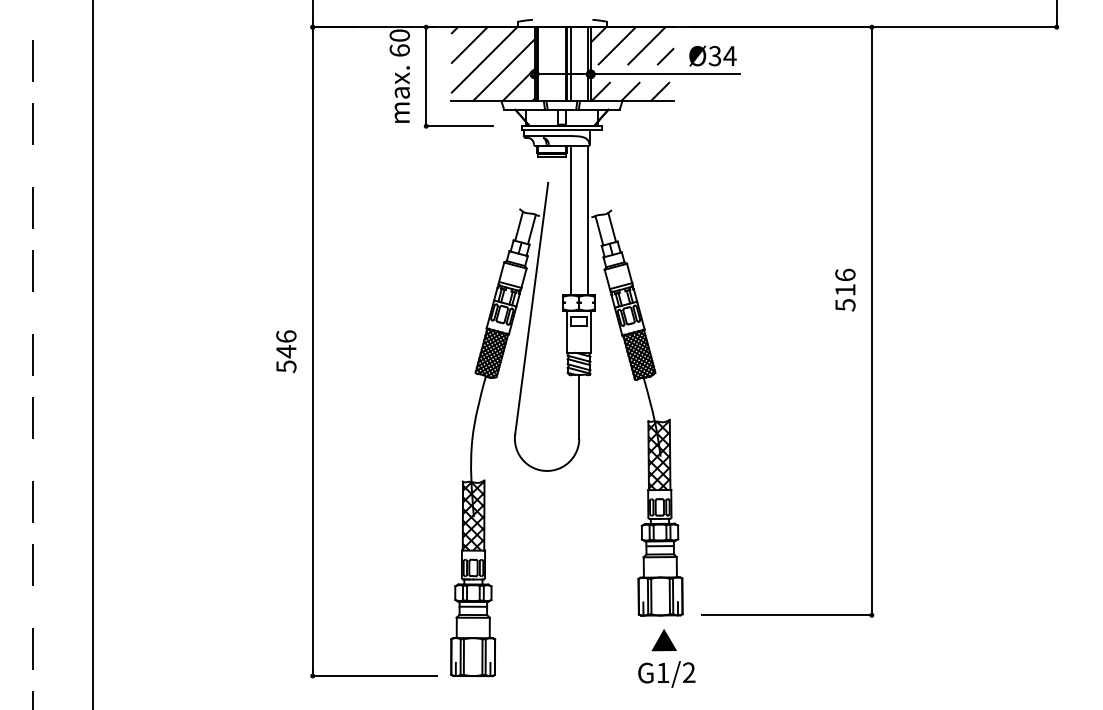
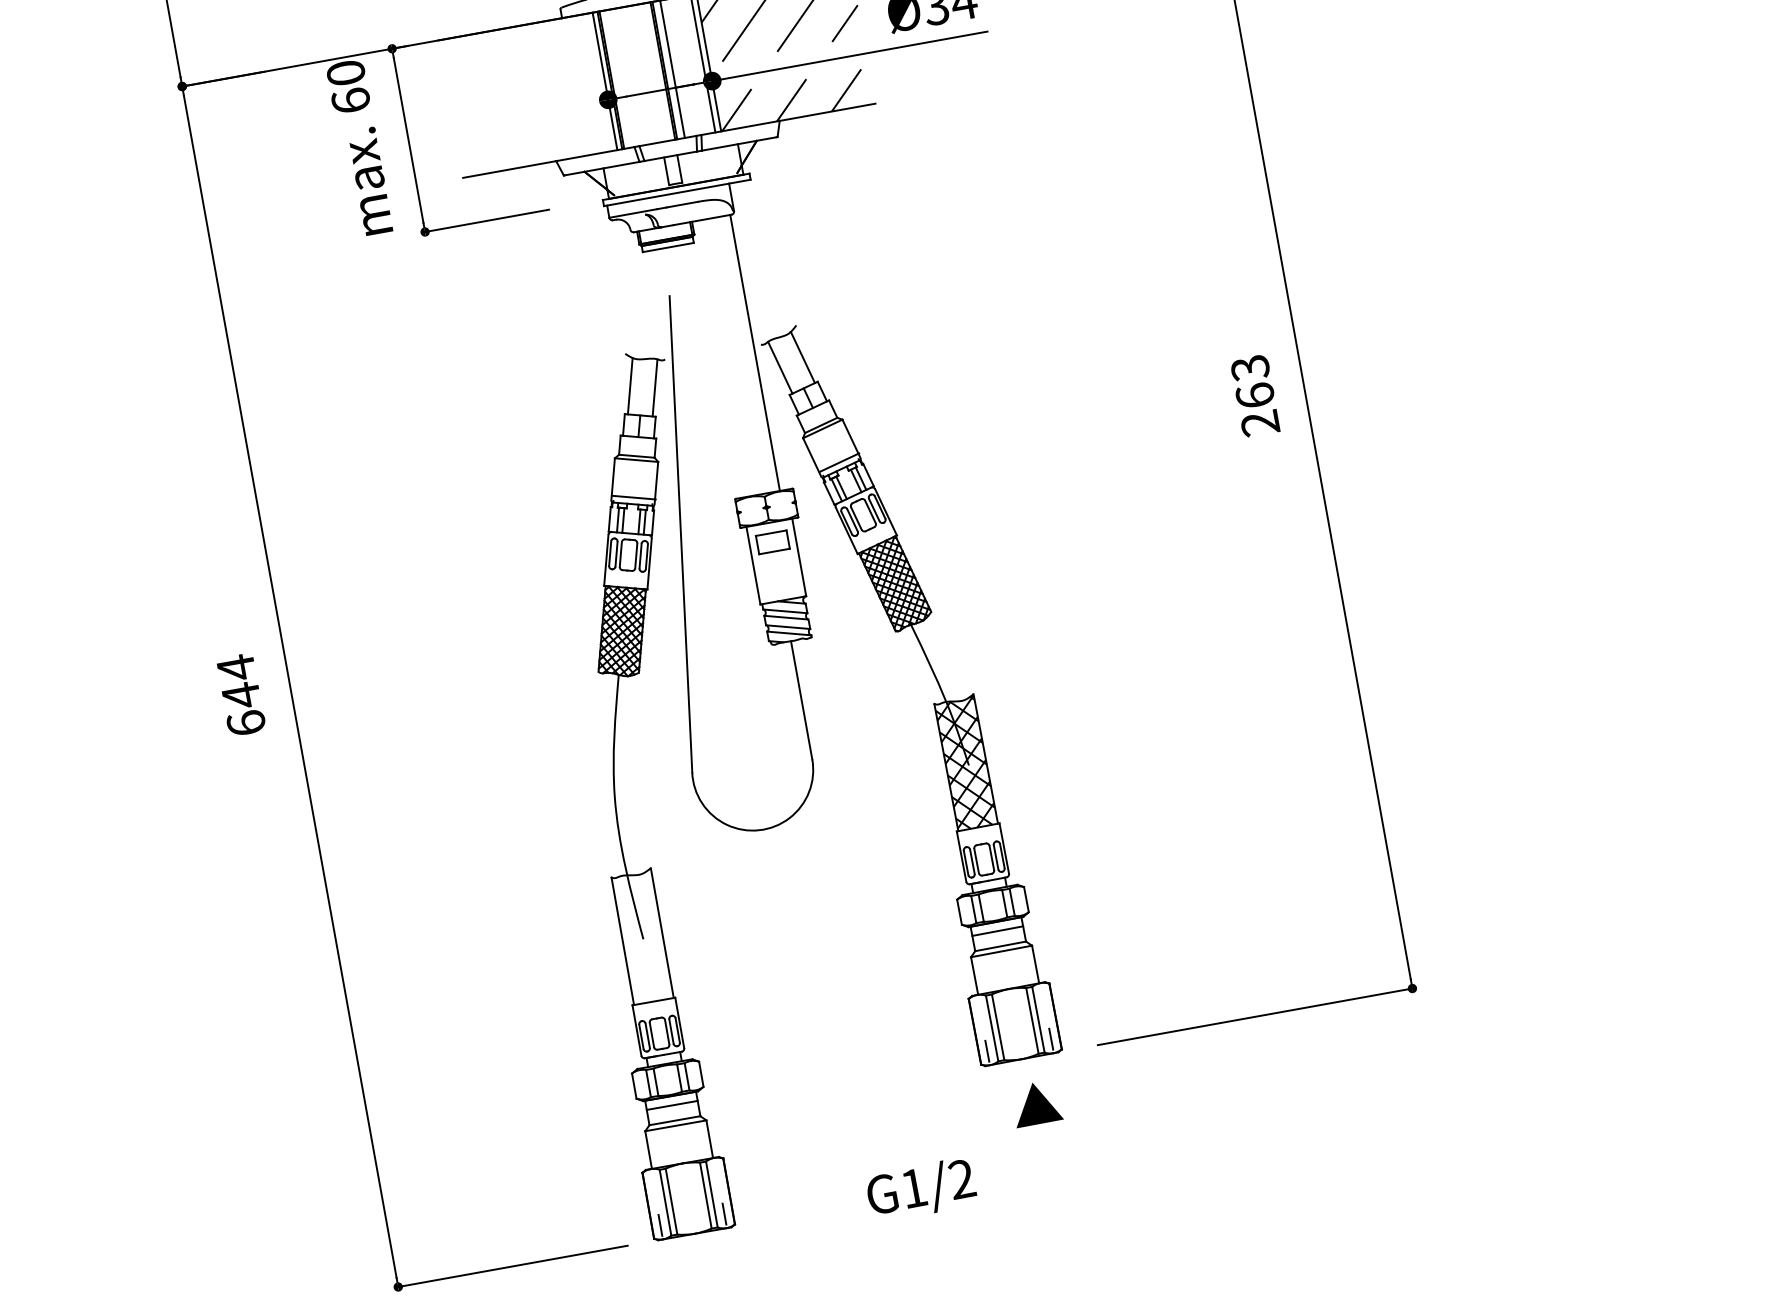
hatch: (492, 64) -> (527, 95), removed
line: (571, 220) -> (725, 358), removed
text: (845, 289) -> (1255, 394), 516 -> 263
text: (286, 351) -> (241, 695), 546 -> 644
hatch: (473, 515) -> (642, 936), removed
text: (666, 674) -> (920, 1190), moved

